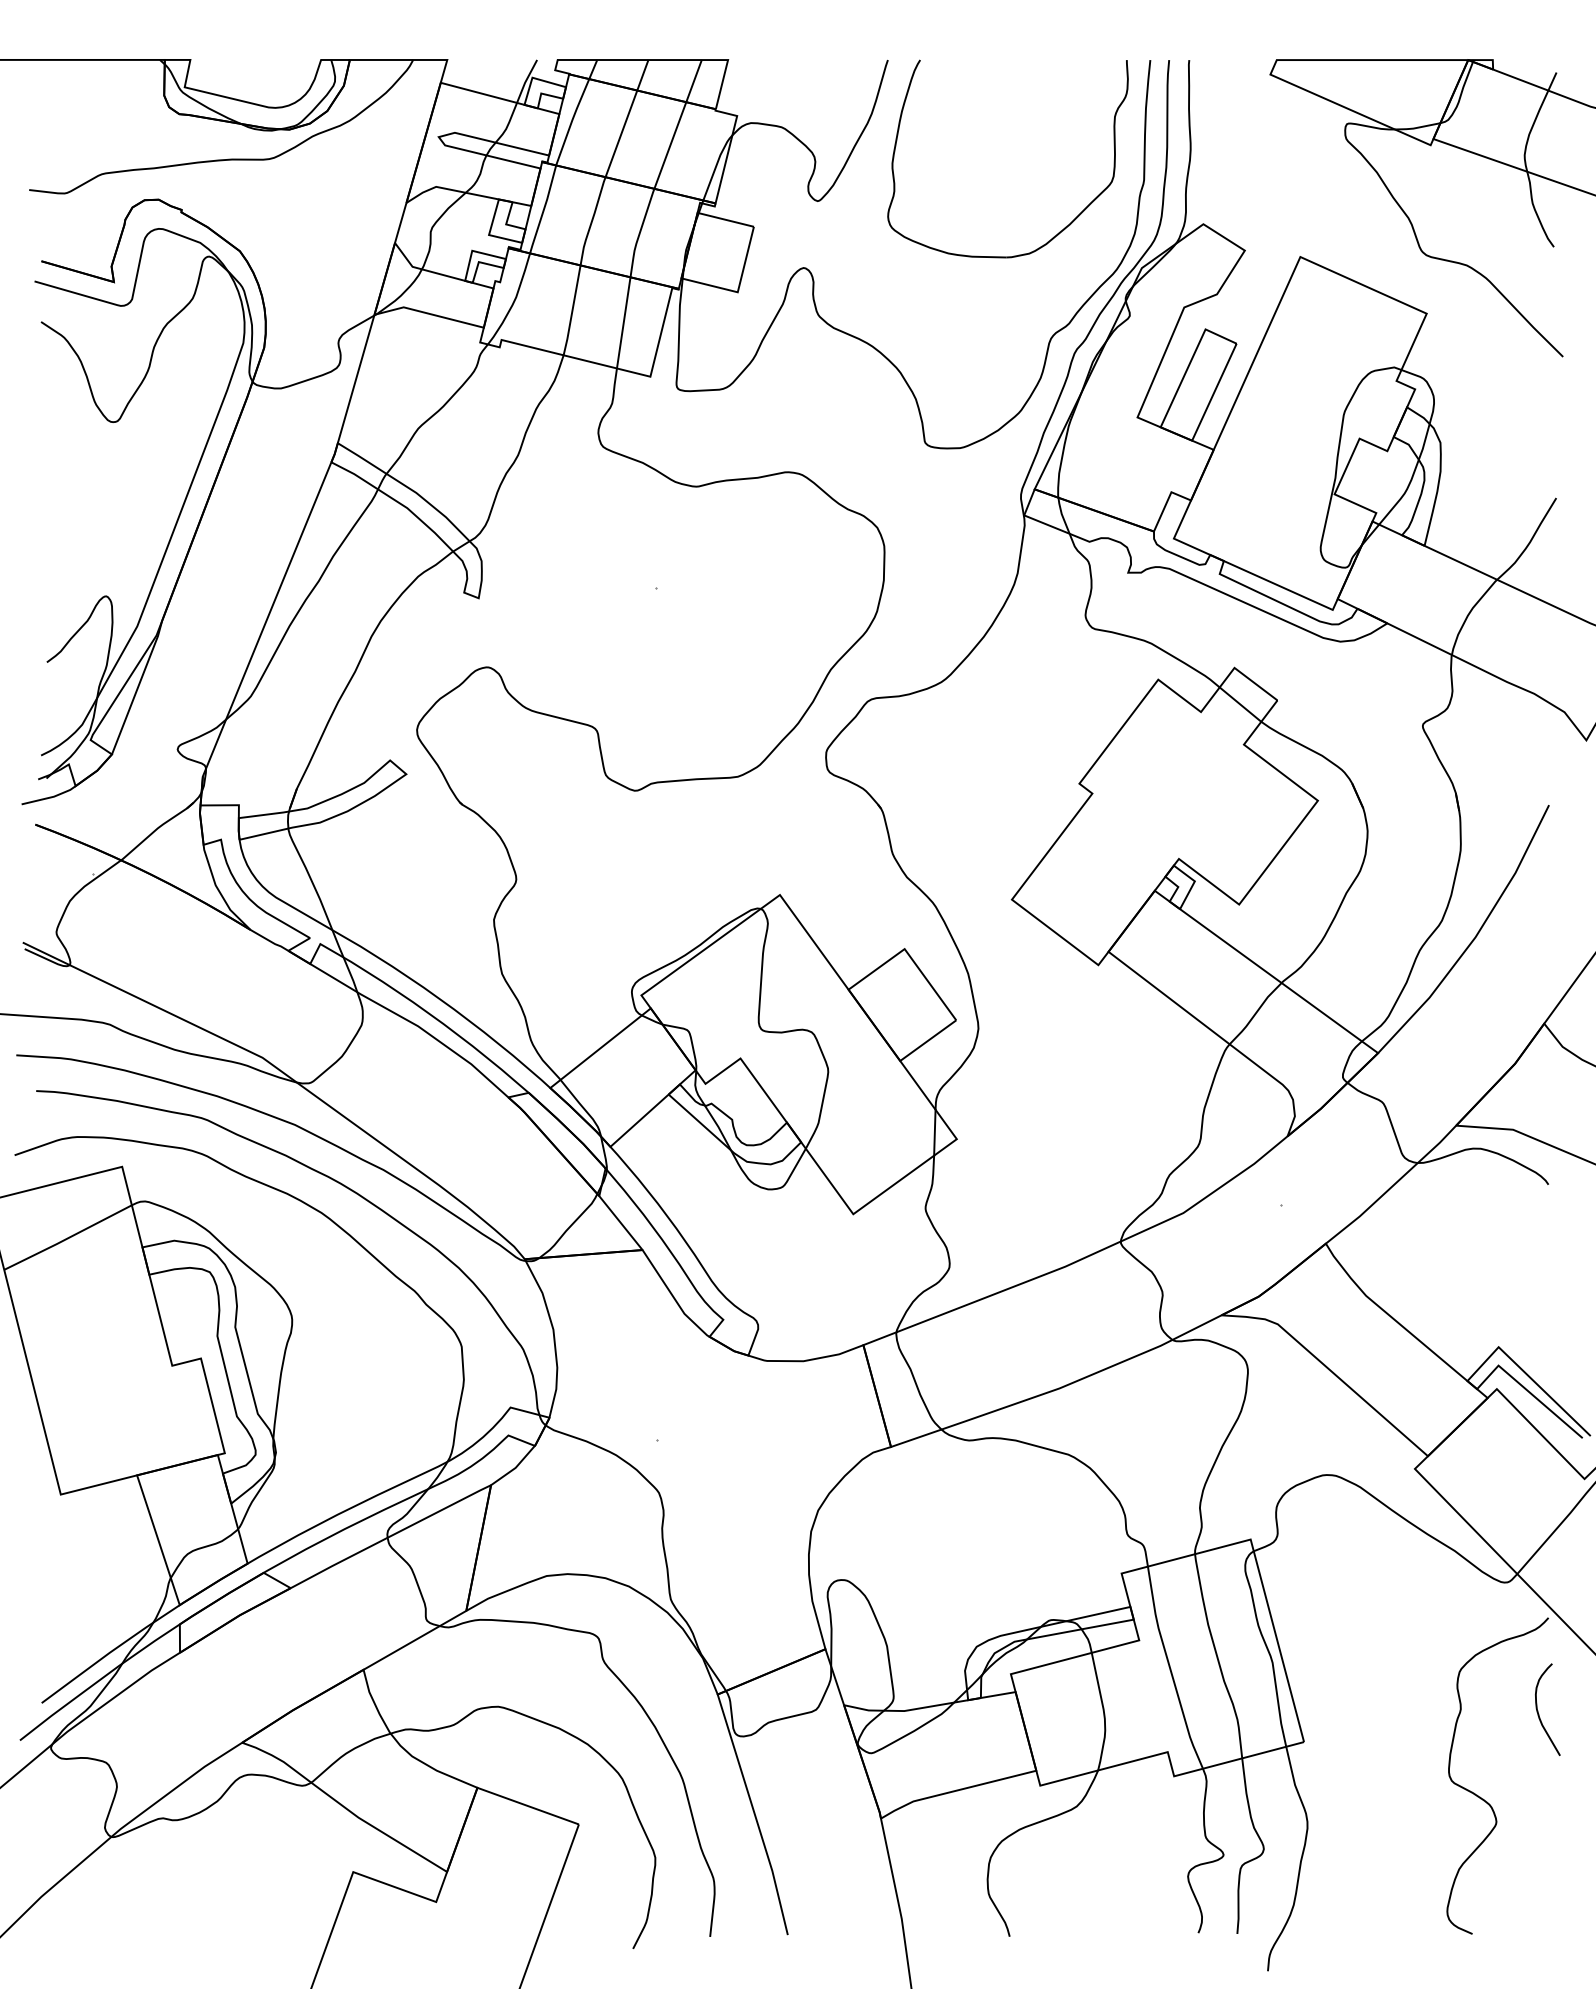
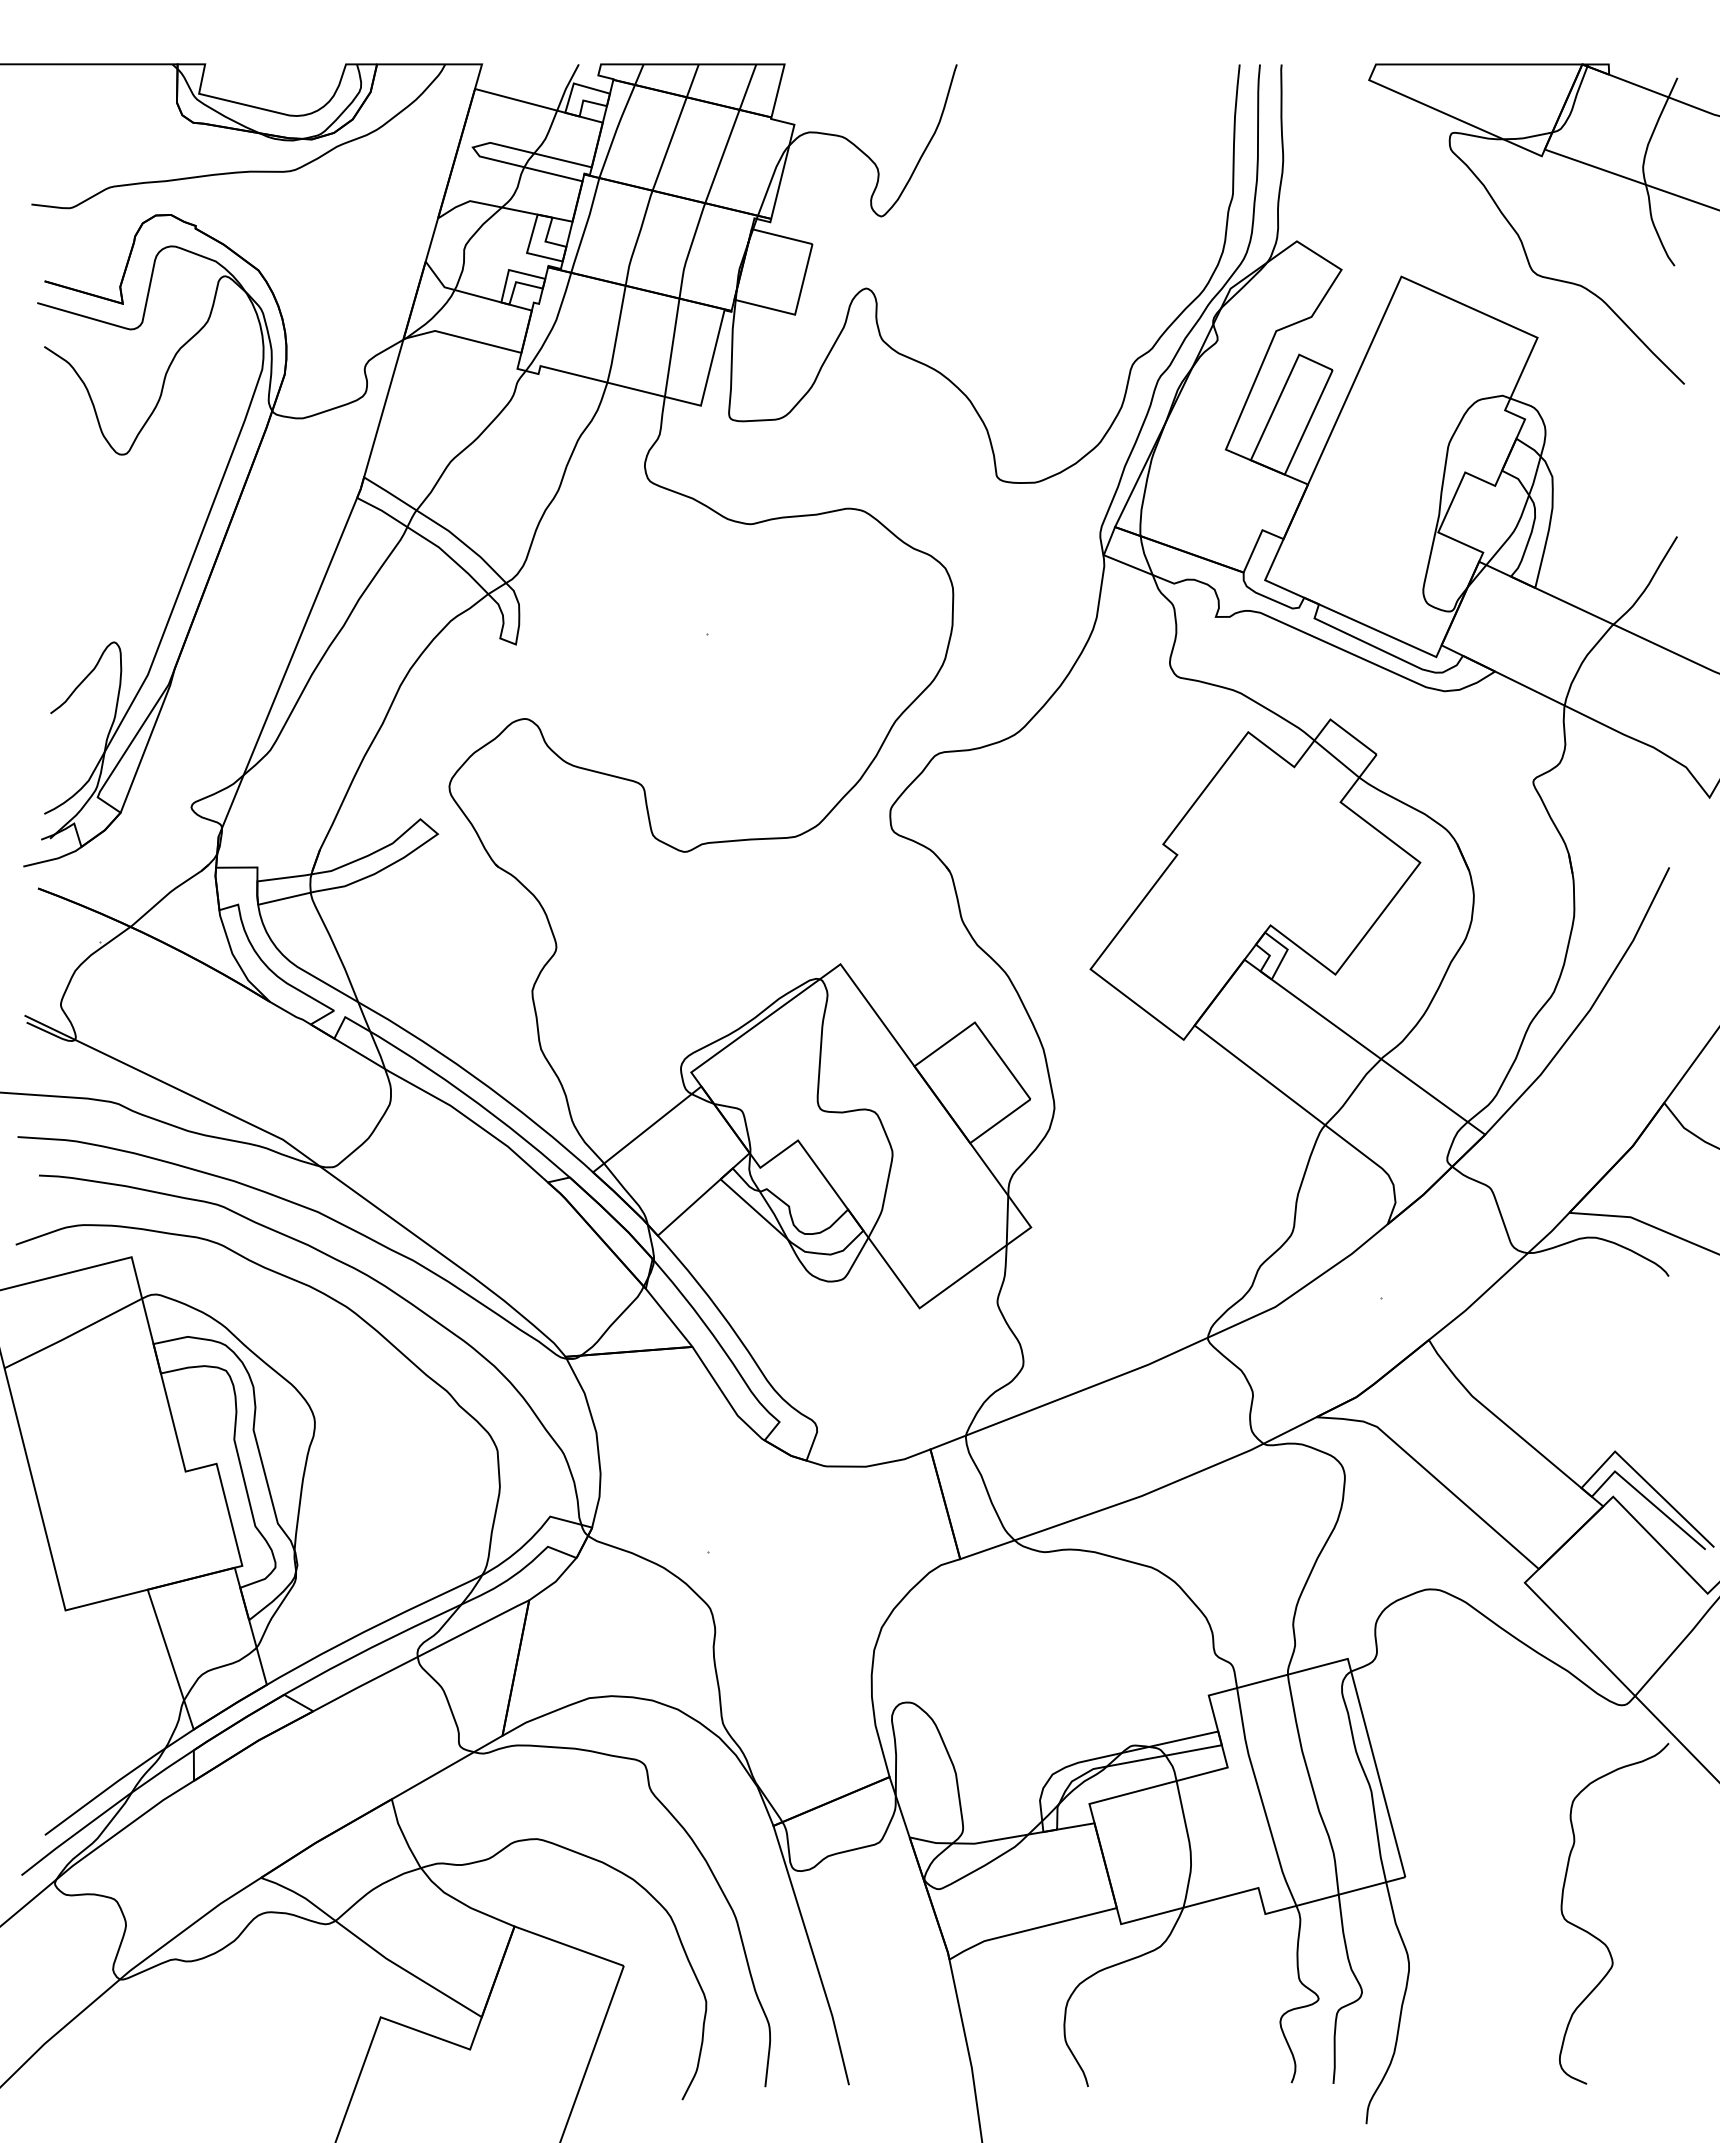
part: (1064, 227) -> (1147, 244), removed
curve: (1538, 1712) -> (1658, 1845), removed

